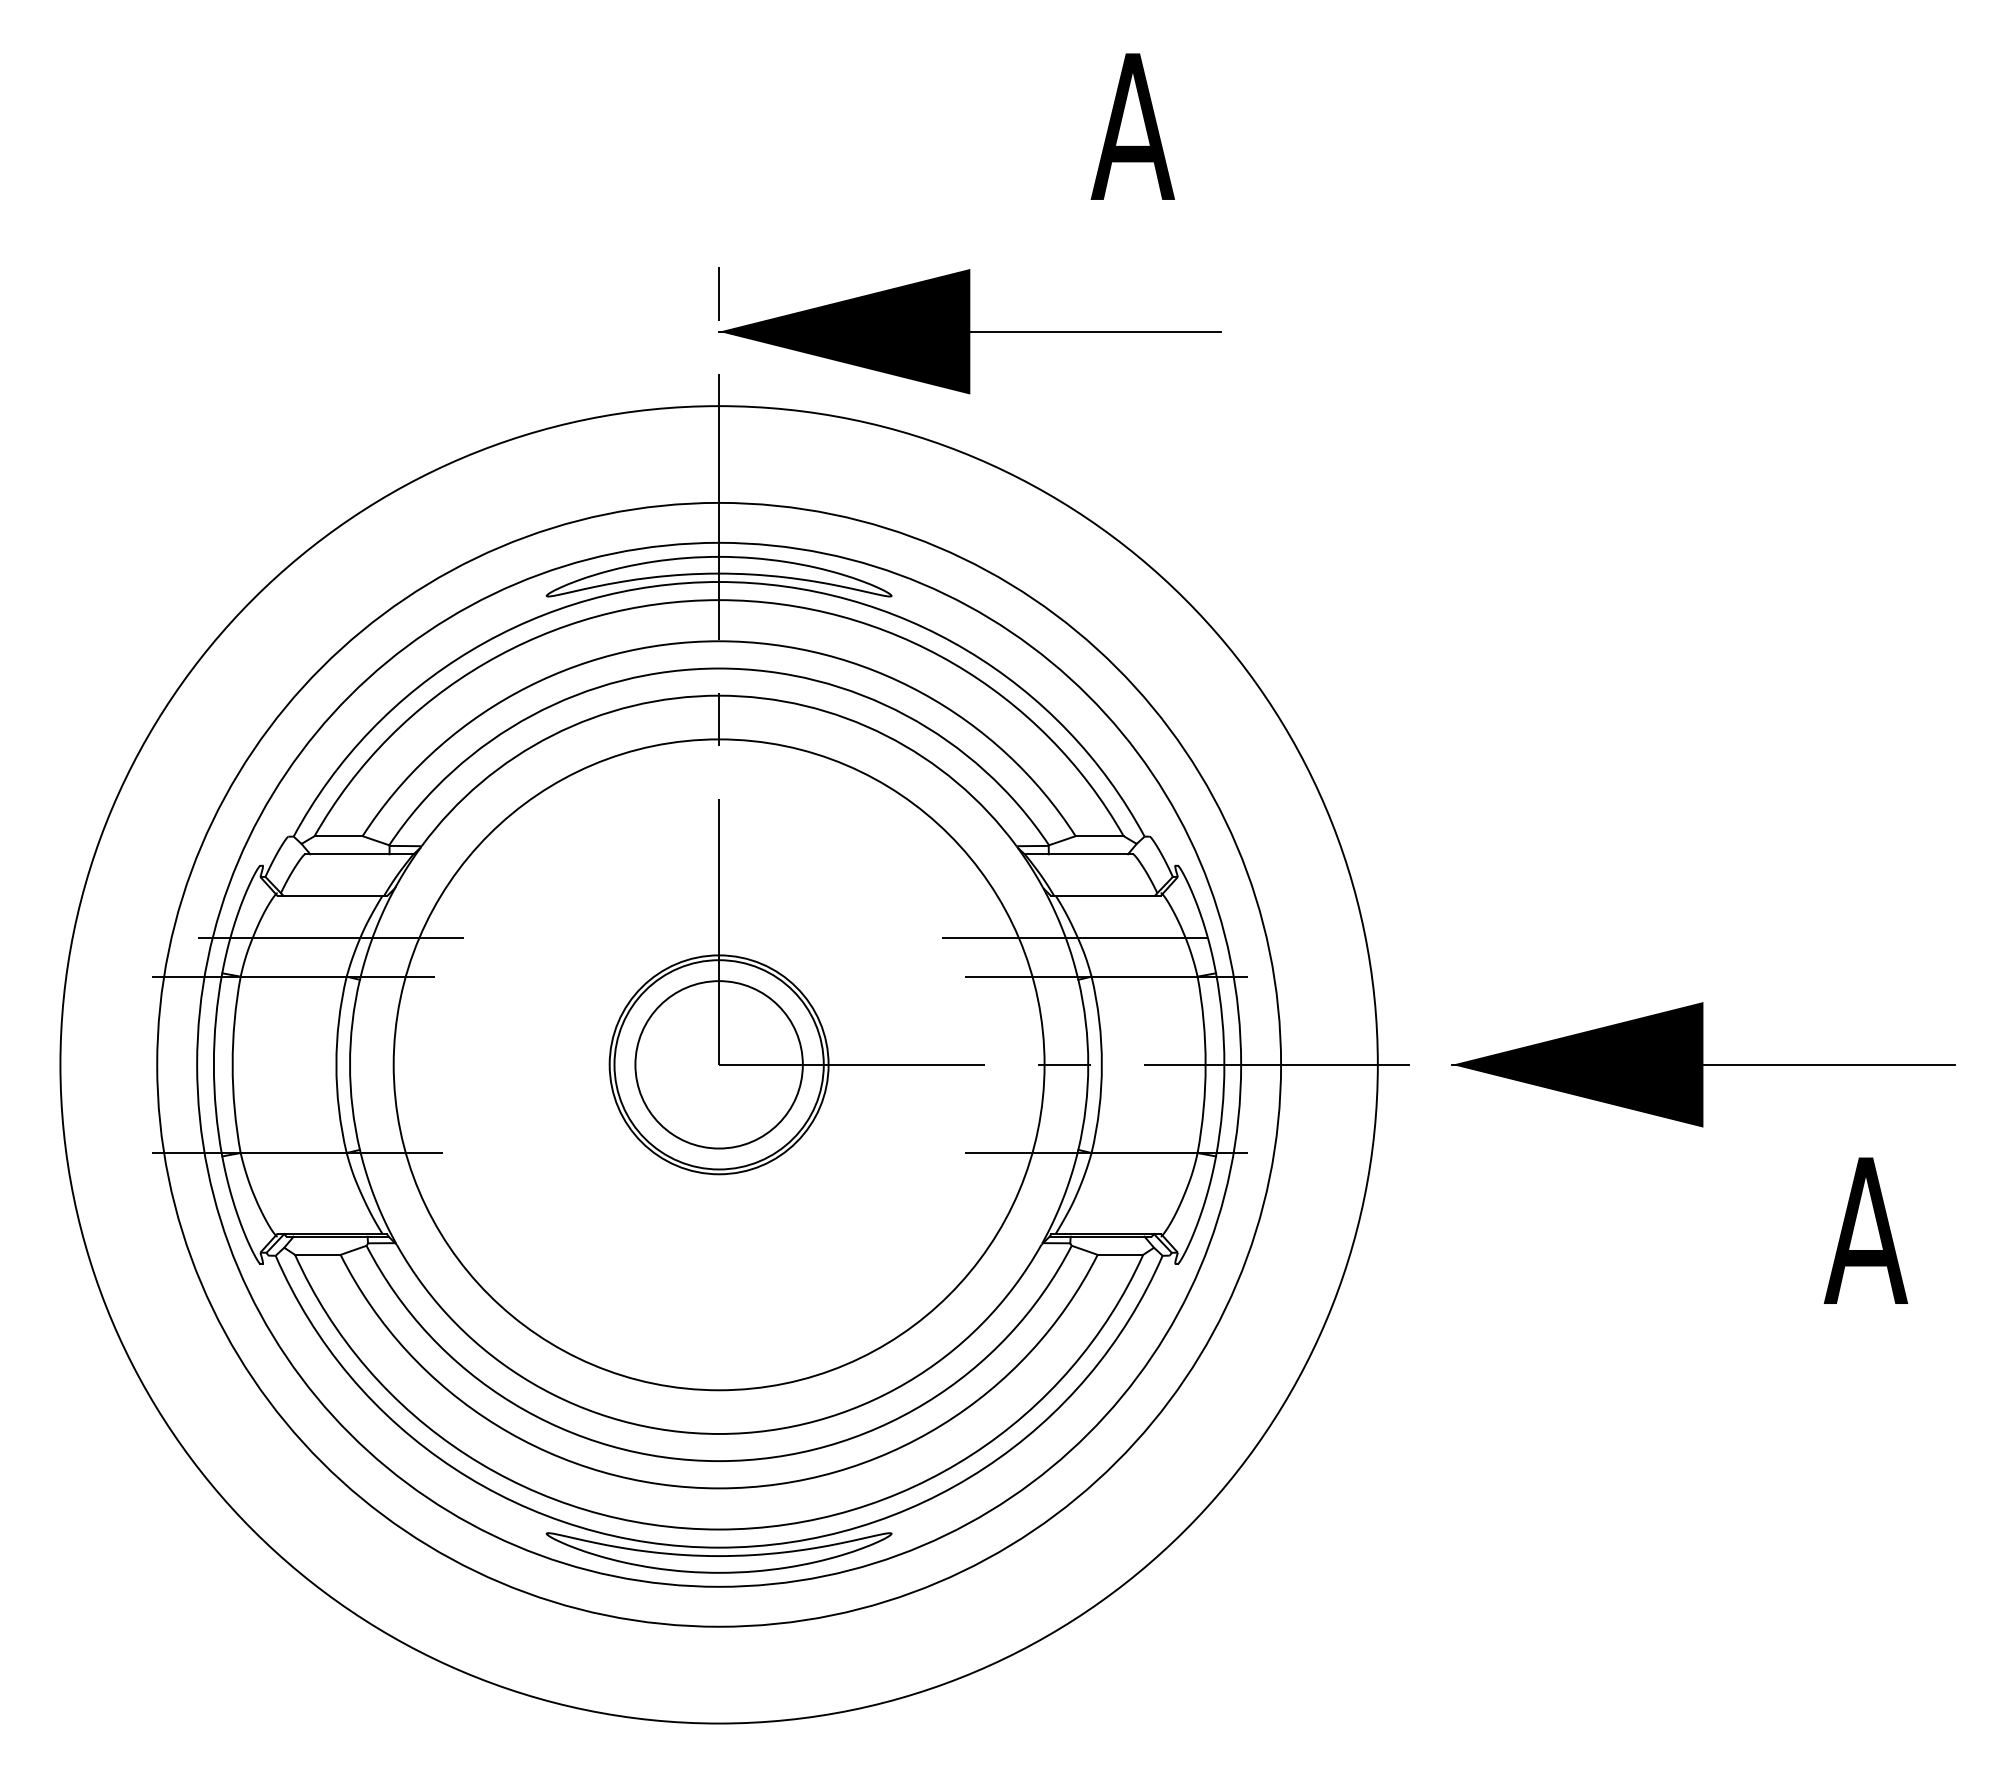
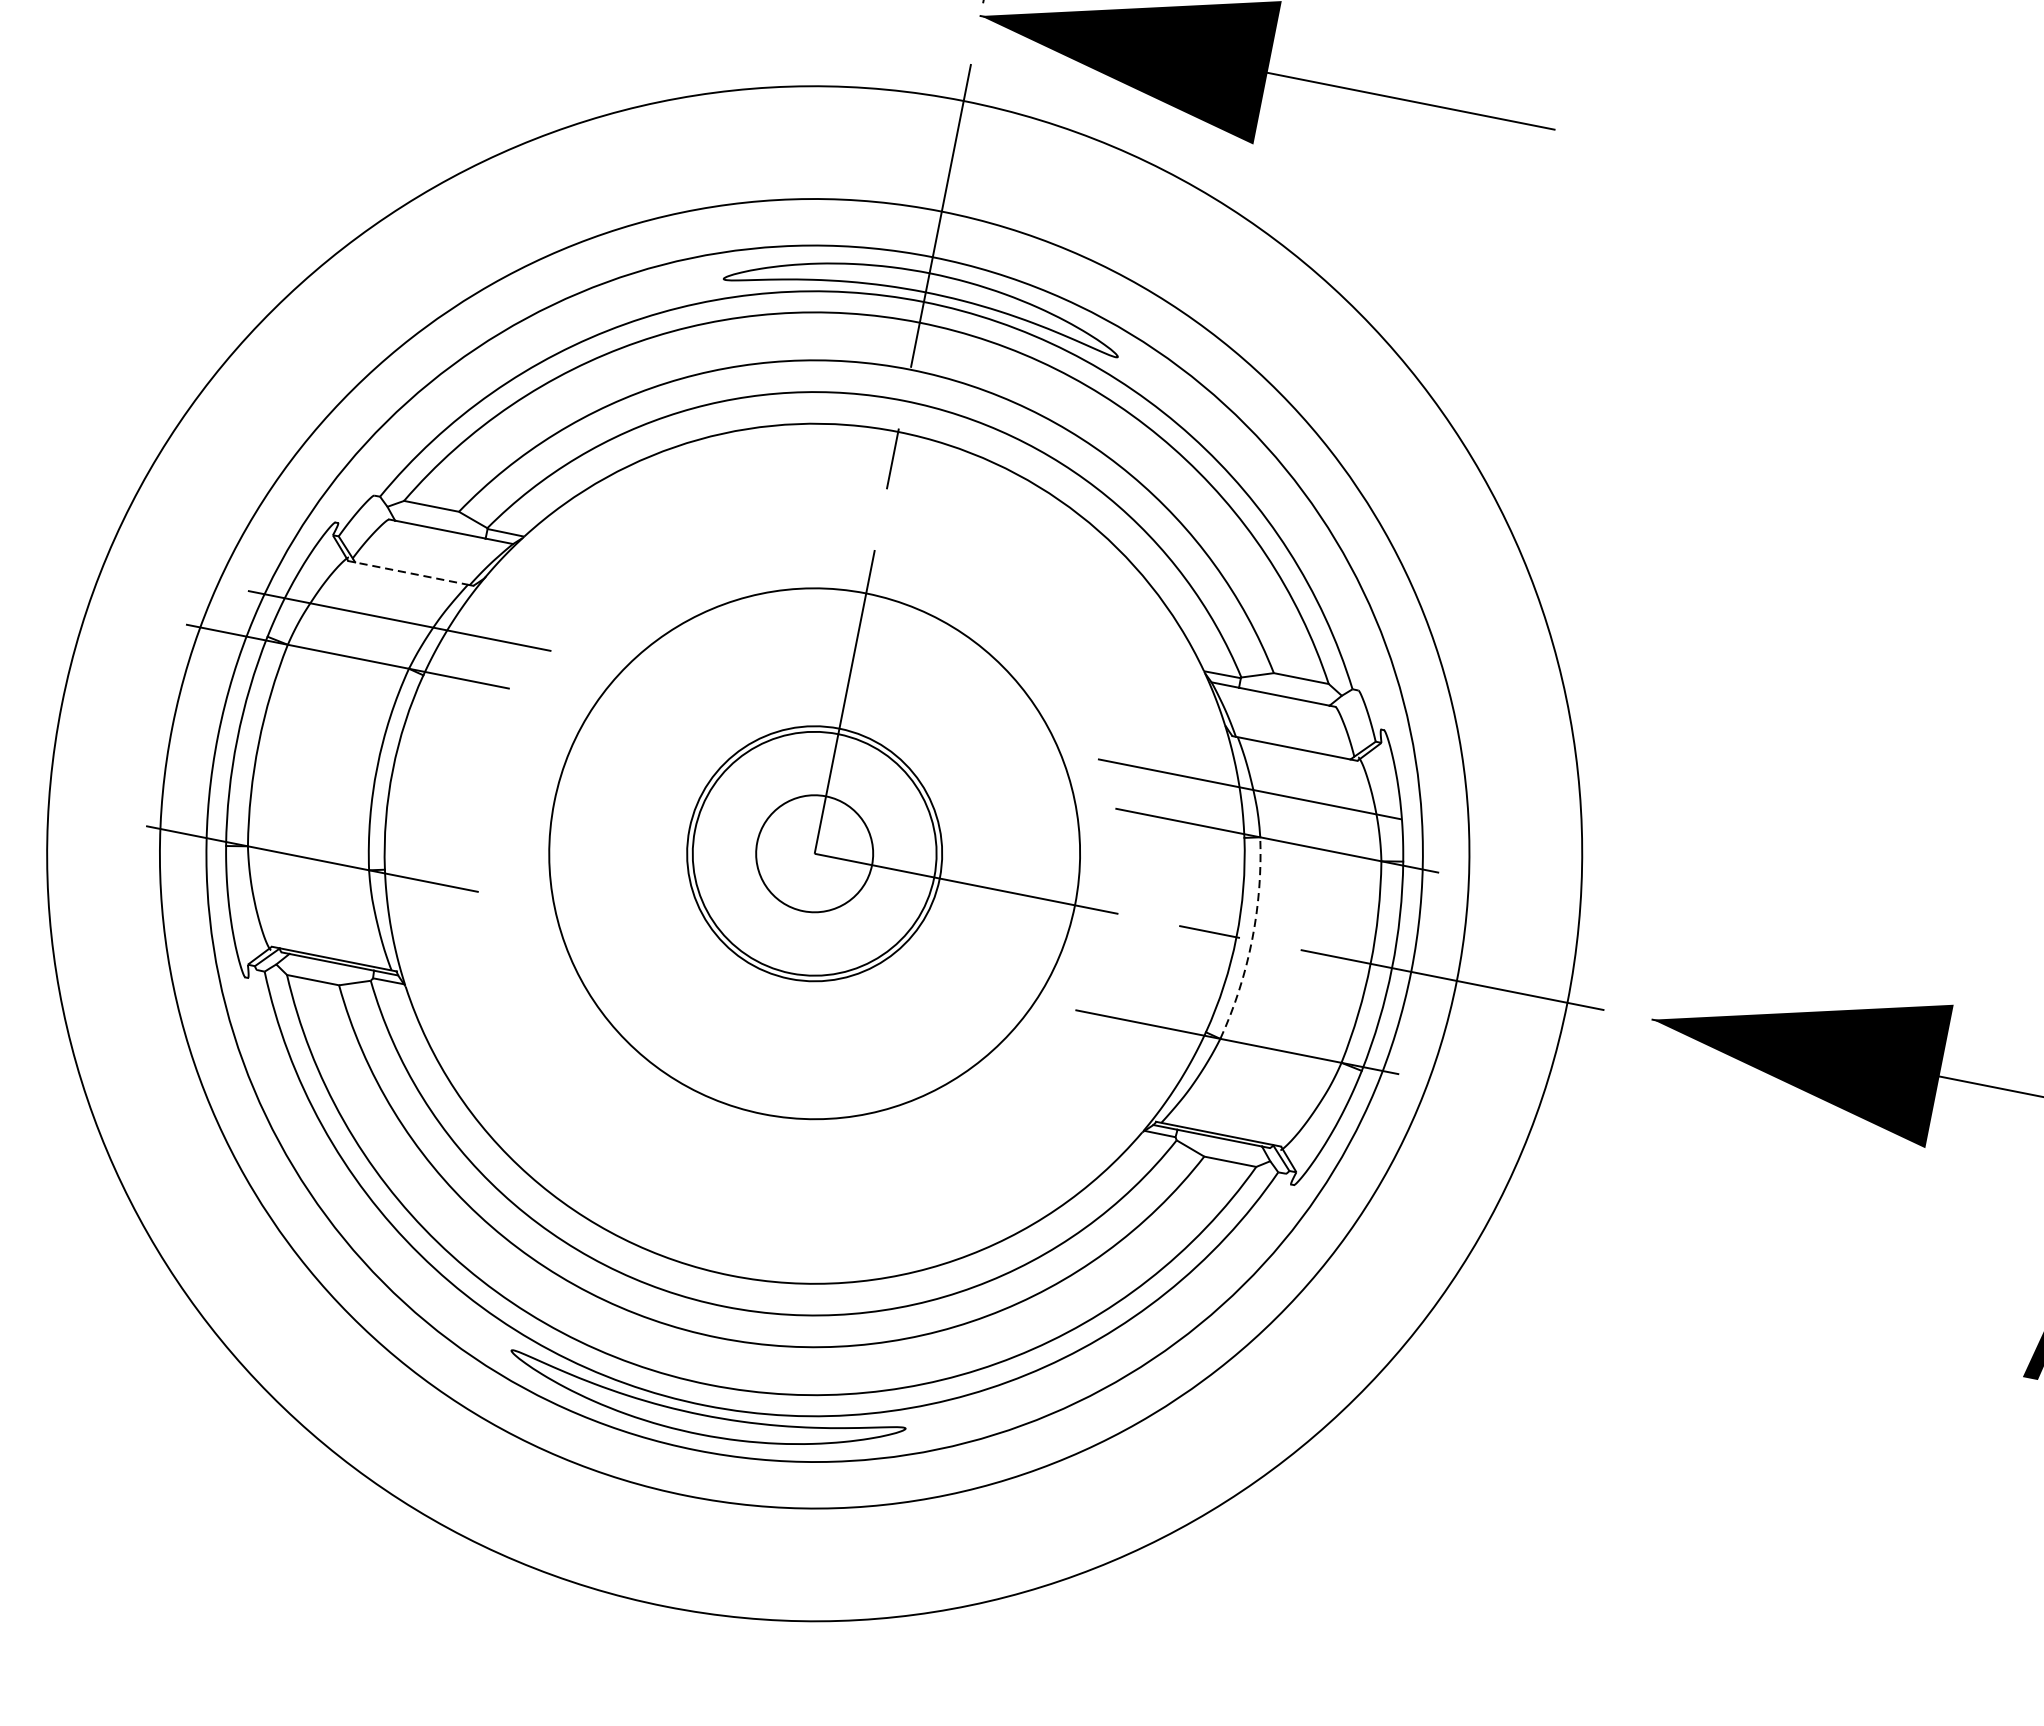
line: (333, 896) -> (412, 574), solid -> dashed
circle: (718, 1064) -> (814, 853), size x0.6
circle: (718, 1064) -> (814, 853), size x0.7
arc: (1101, 1064) -> (1251, 939), solid -> dashed

